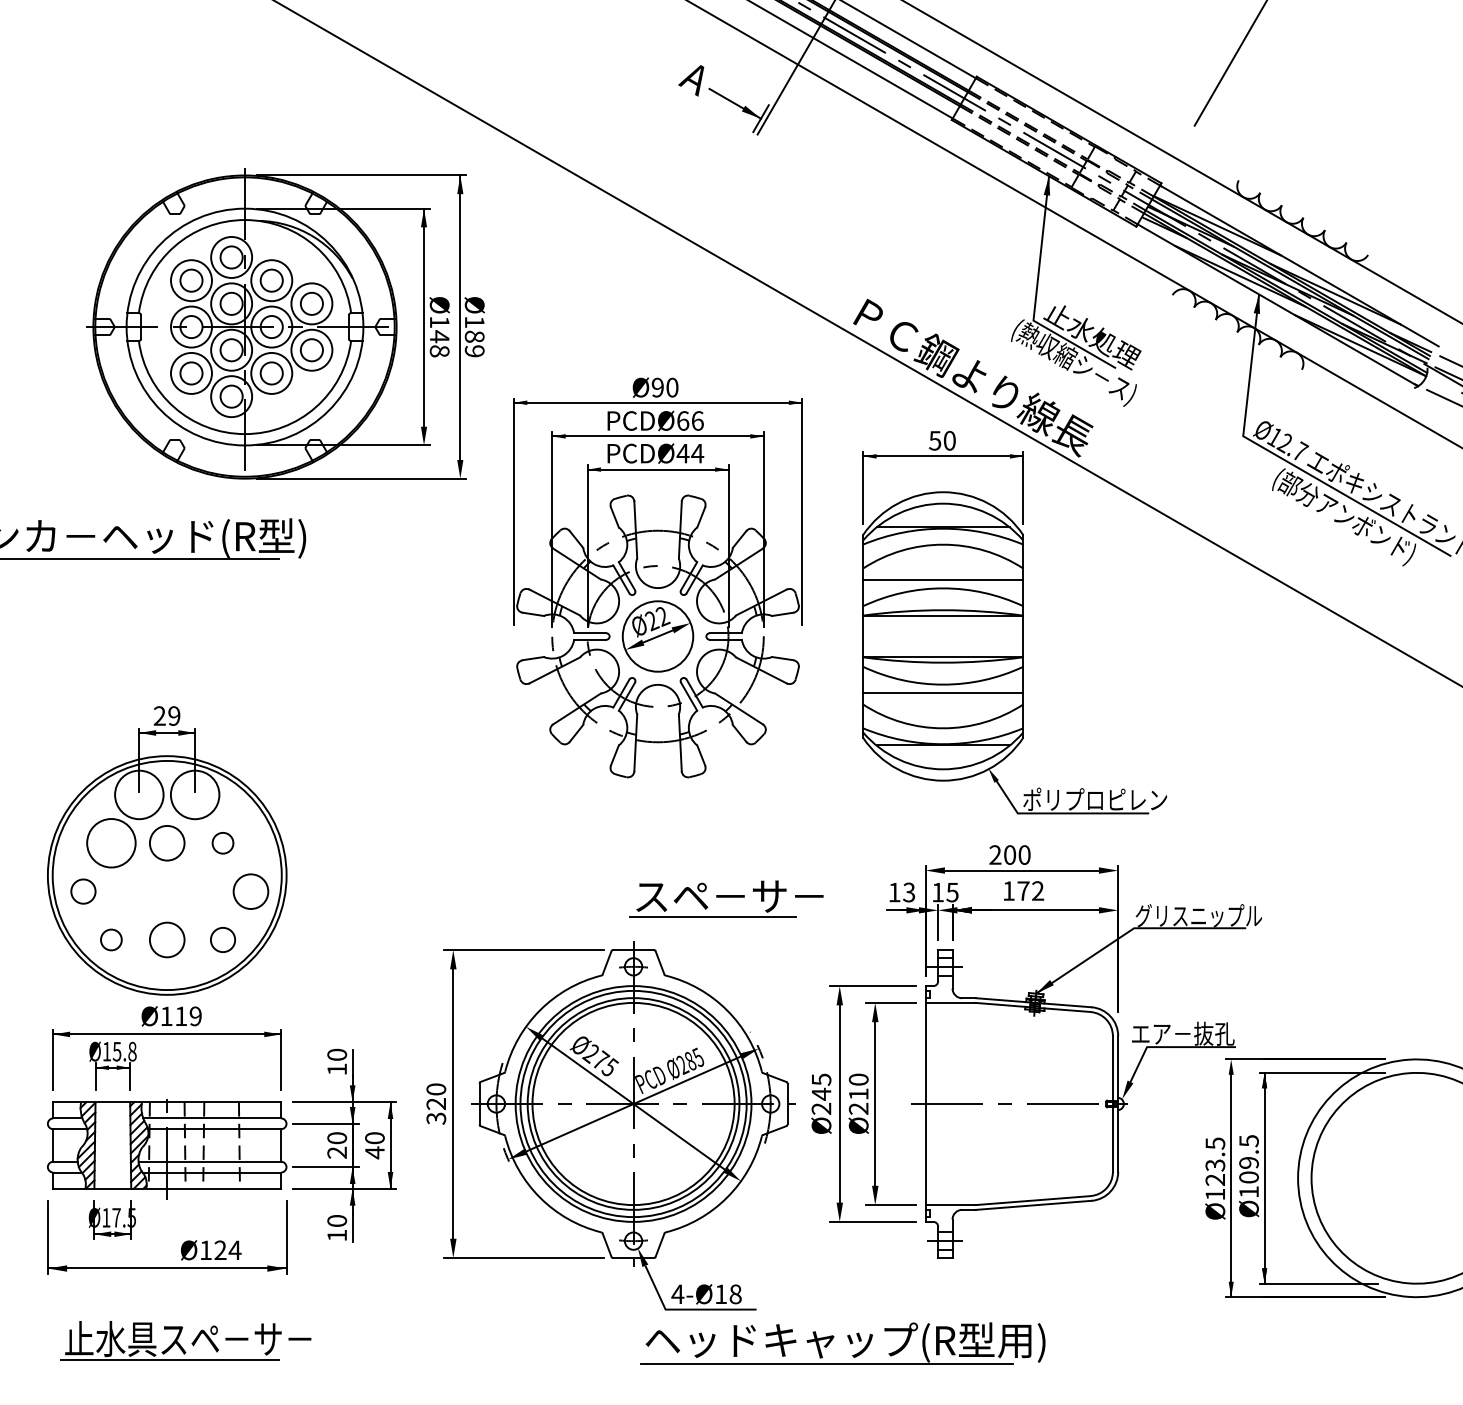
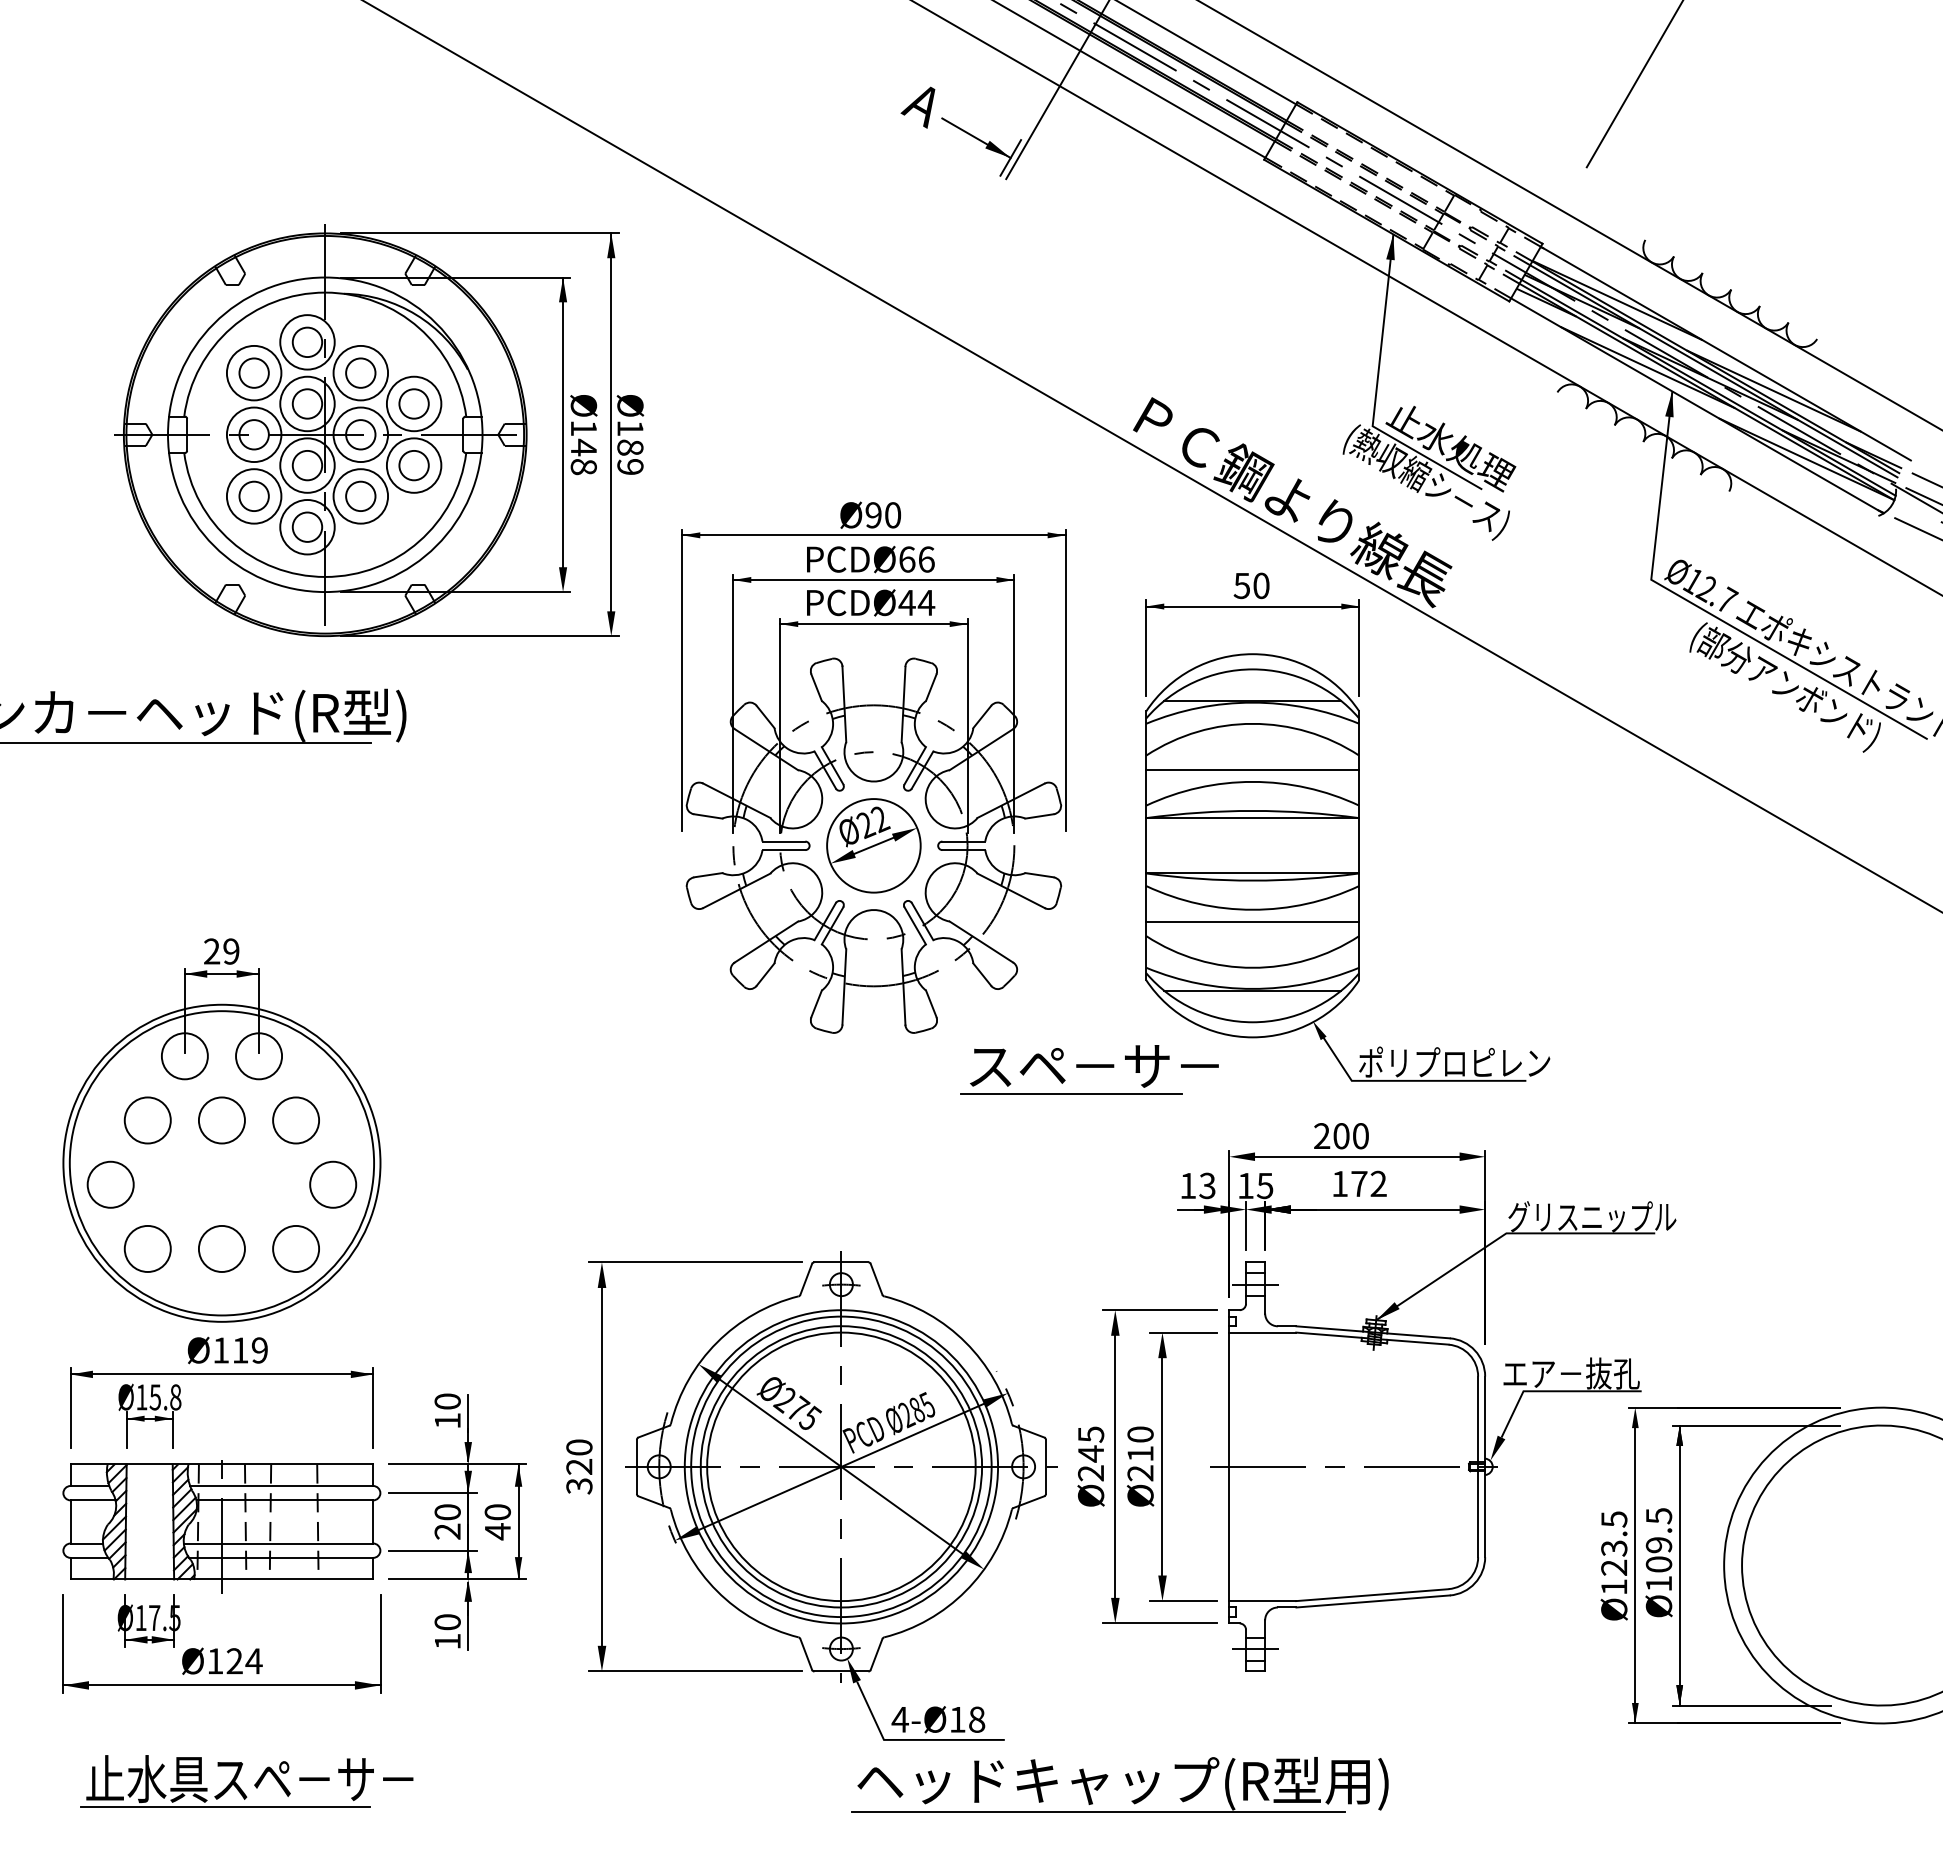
circle: (139, 795) -> (184, 1056), size x0.71
circle: (195, 795) -> (259, 1056), size x0.71
circle: (111, 843) -> (147, 1120), size x0.71
circle: (222, 843) -> (295, 1120), size x1.67
circle: (83, 891) -> (110, 1184), size x1.43
part: (726, 898) -> (1089, 1069), moved
circle: (111, 939) -> (147, 1248), size x1.67
circle: (222, 939) -> (295, 1248), size x1.43
text: (211, 1249) -> (222, 1660), moved

